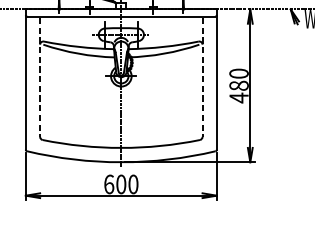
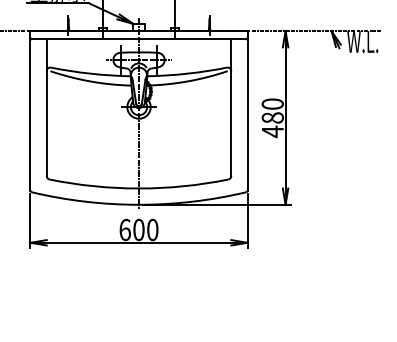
line: (39, 77) -> (46, 108), dashed -> solid
line: (202, 77) -> (231, 108), dashed -> solid

